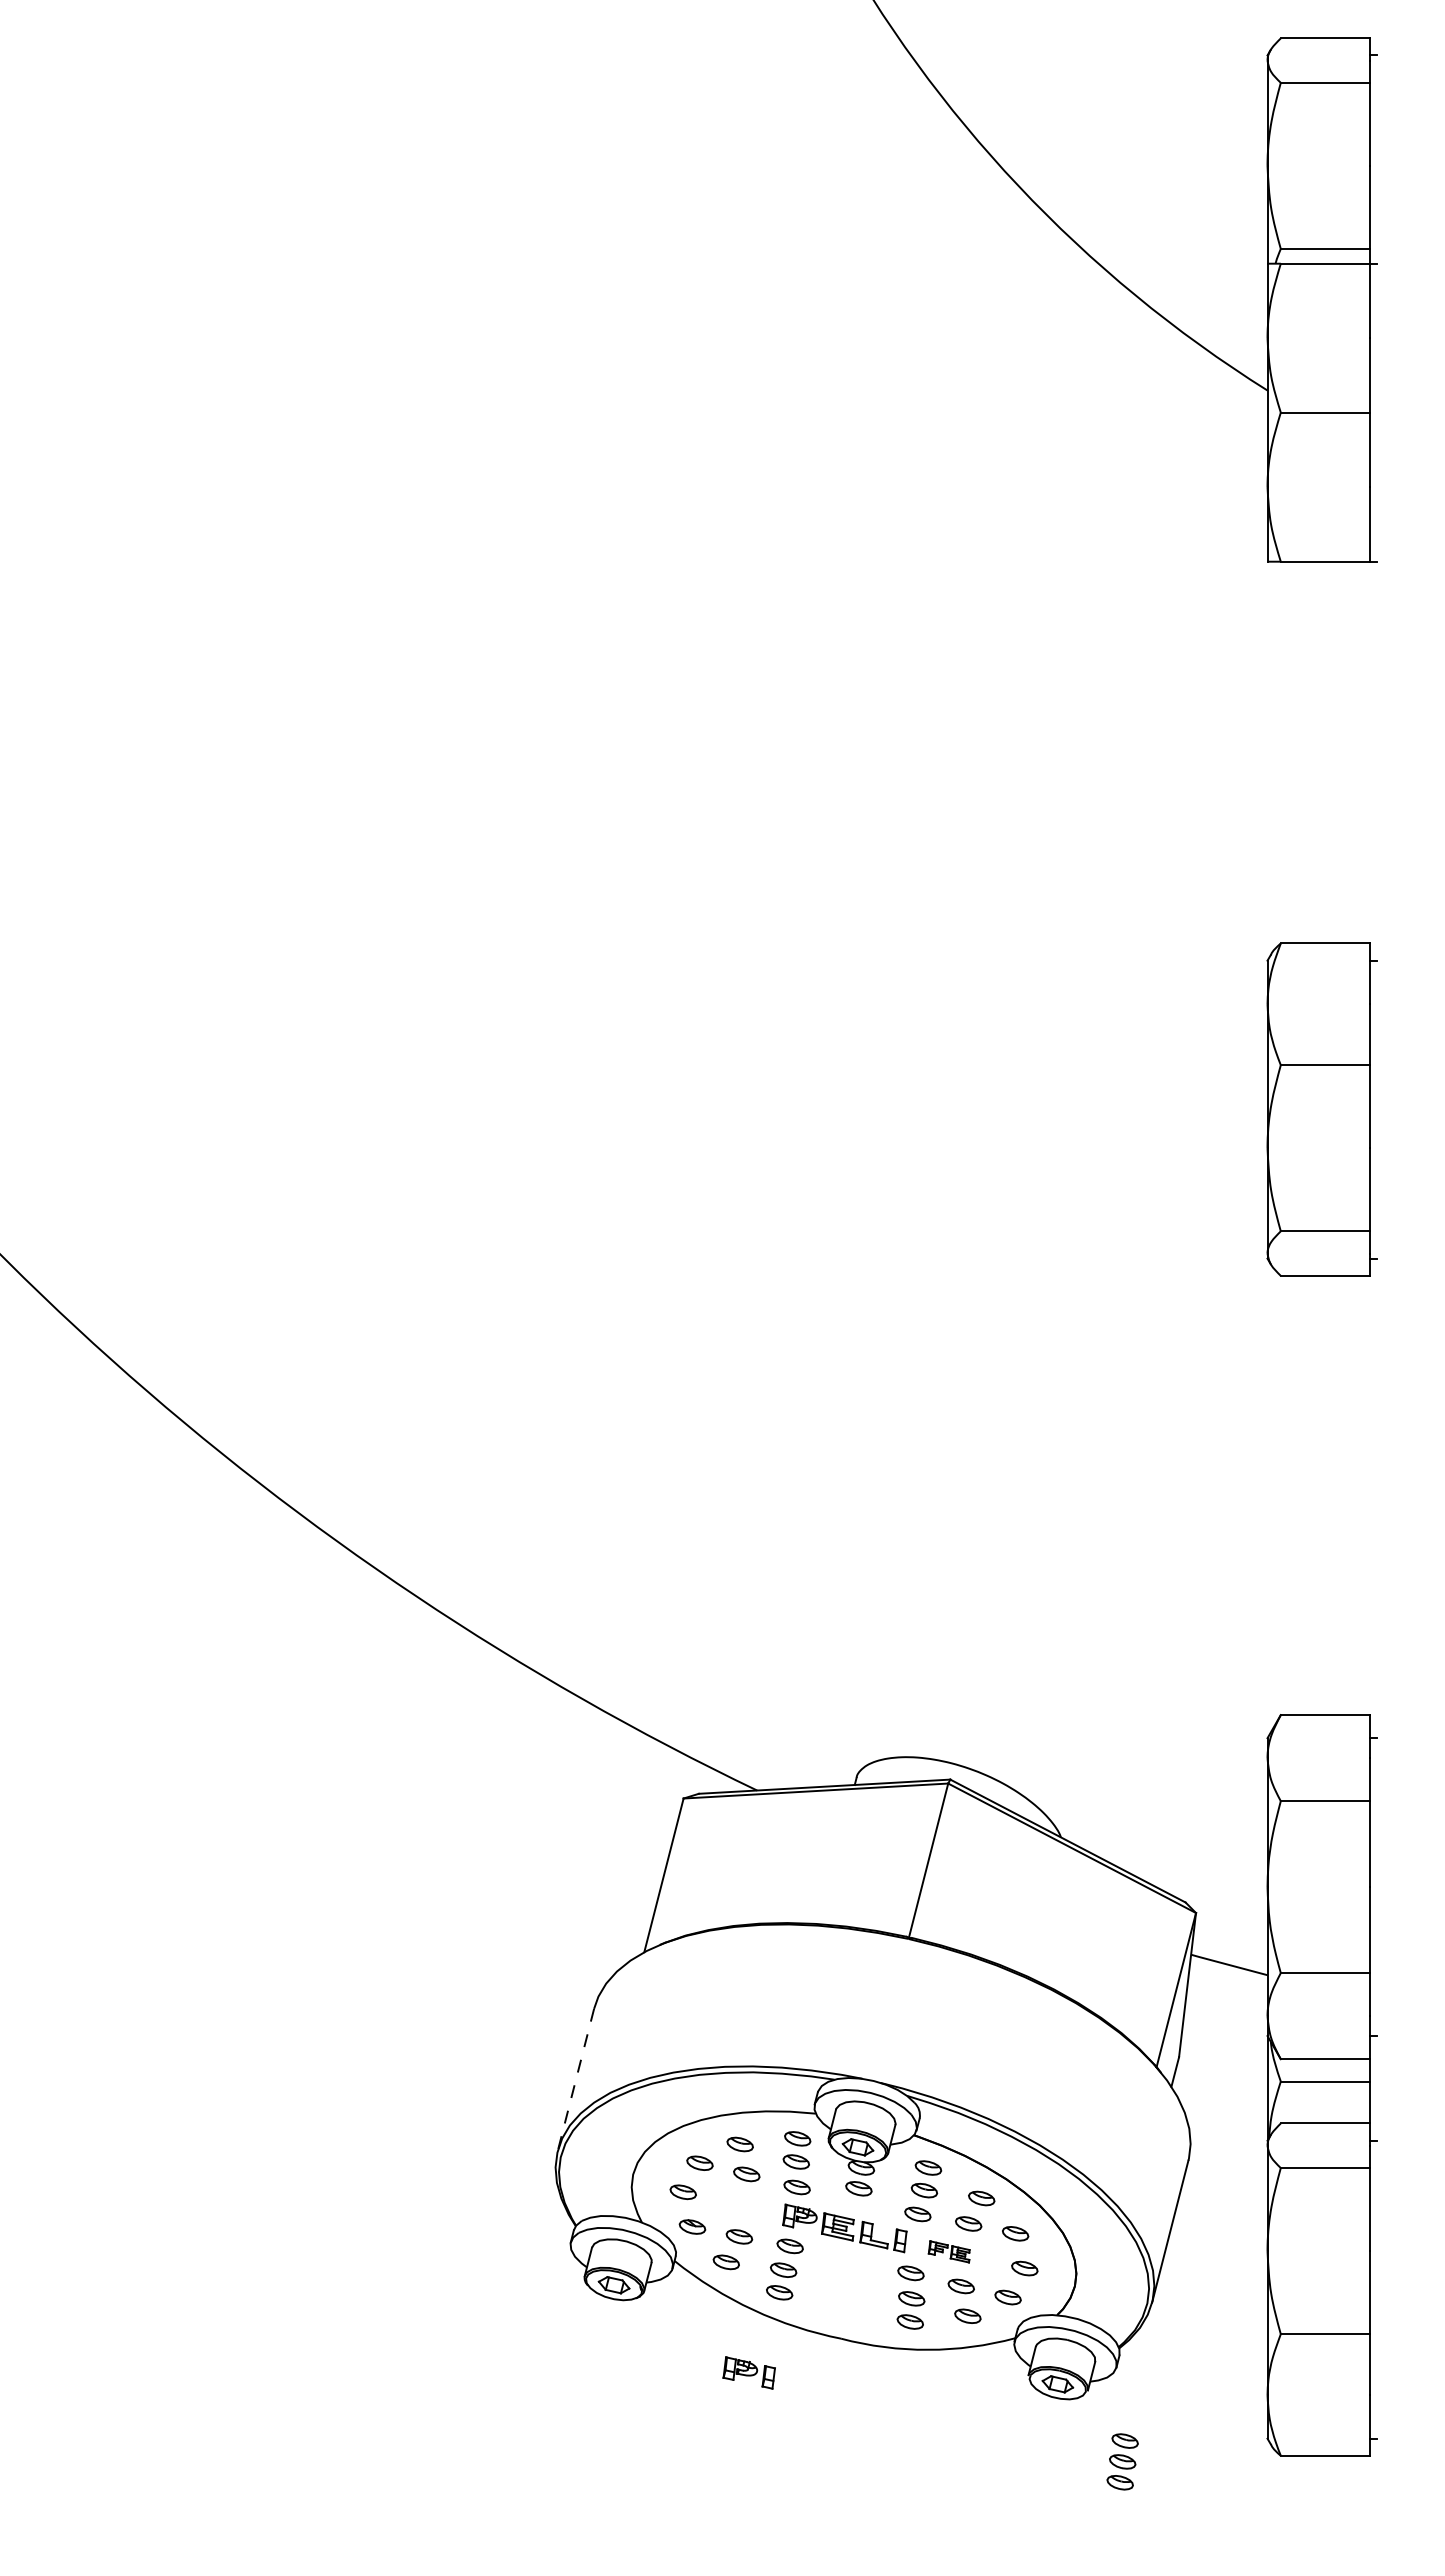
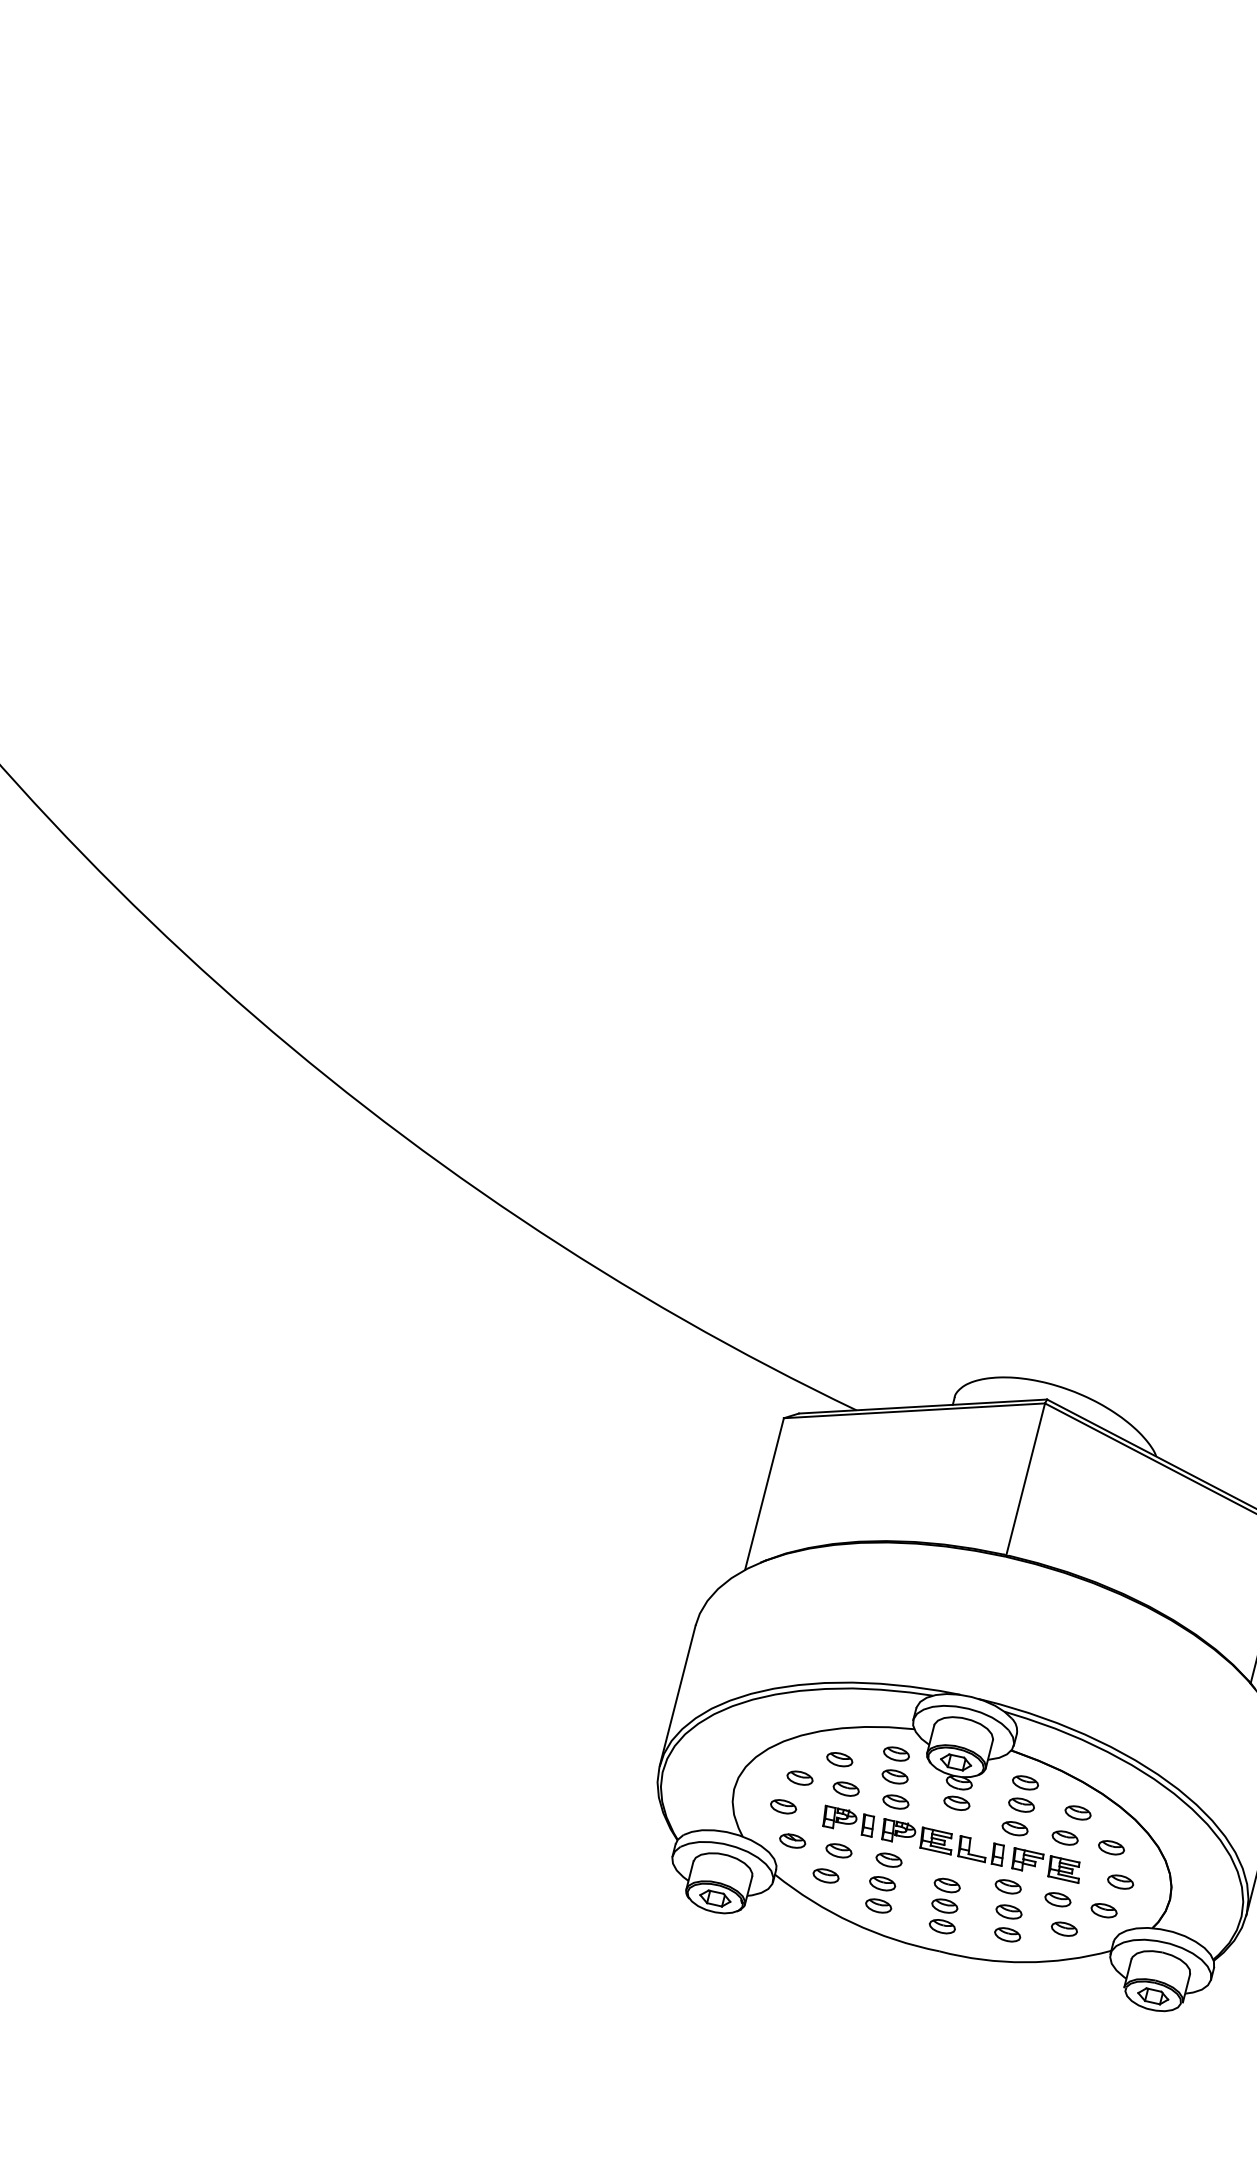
line: (575, 2080) -> (677, 1696), dashed -> solid
part: (949, 2251) -> (1046, 1865), size x1.67
part: (748, 2372) -> (847, 1820), moved
part: (1122, 2461) -> (944, 1905), moved

